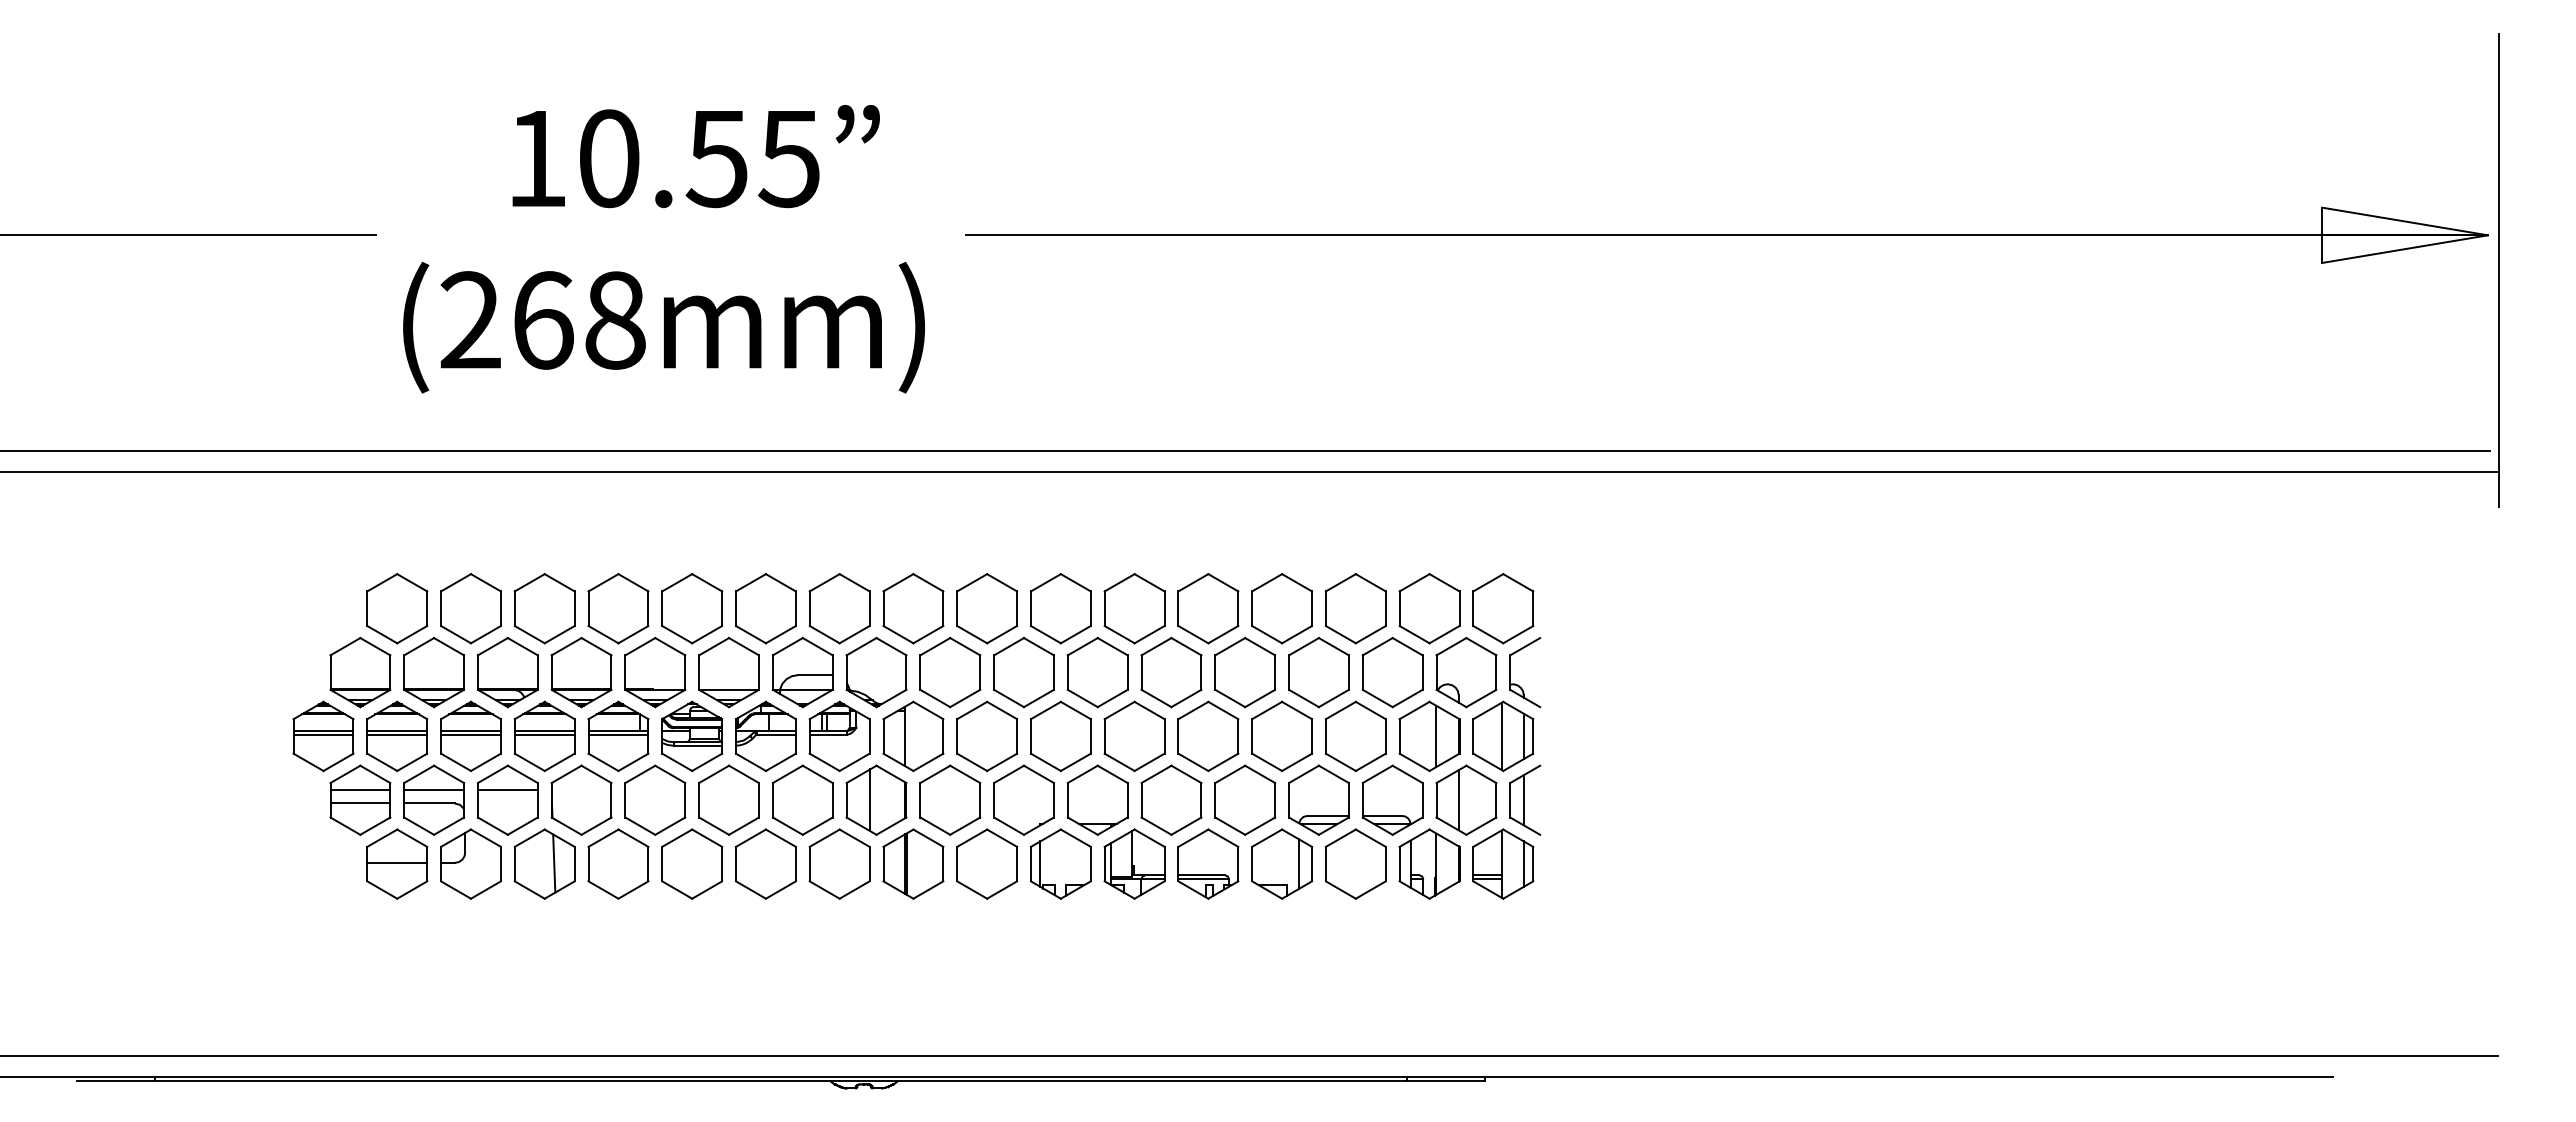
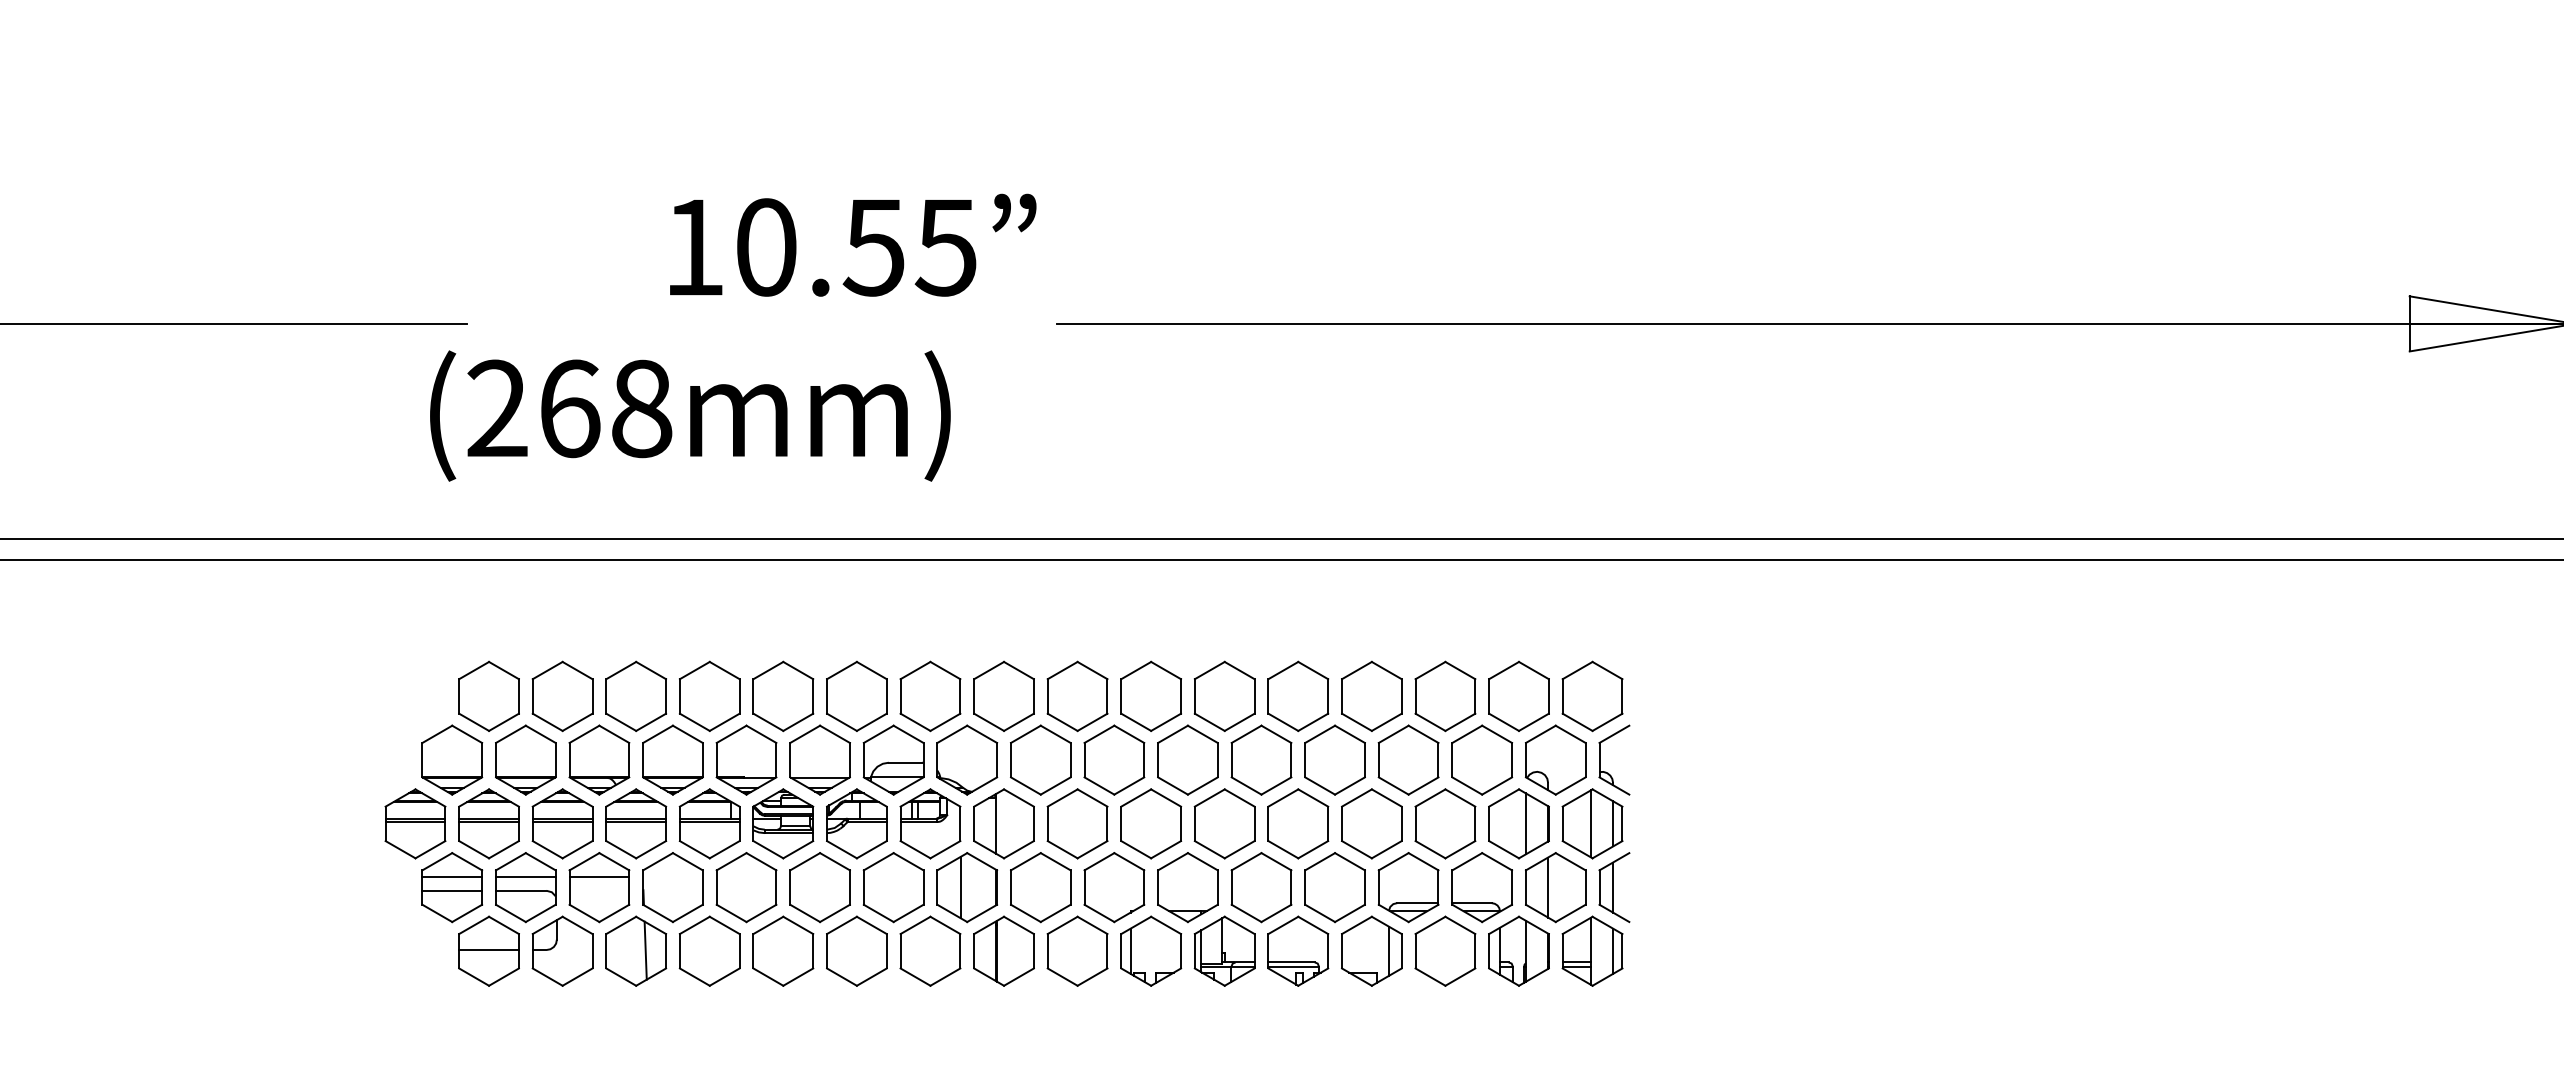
text: (695, 156) -> (852, 245), moved
text: (663, 327) -> (689, 415), moved

